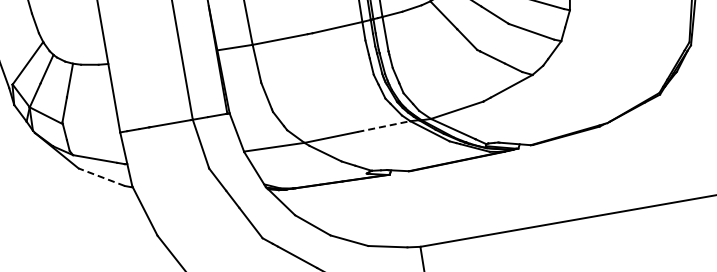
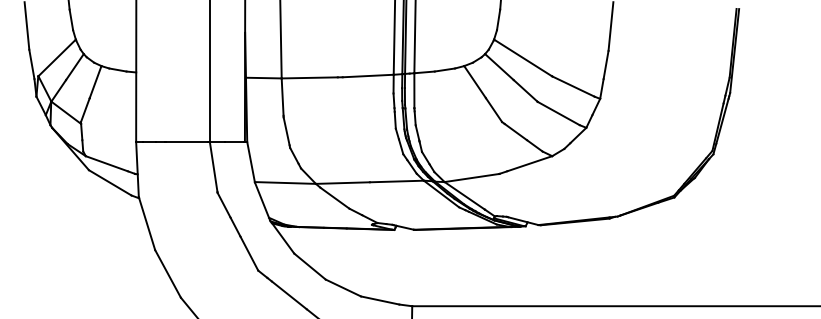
line: (384, 126) -> (397, 181), dashed -> solid
line: (101, 176) -> (110, 182), dashed -> solid

